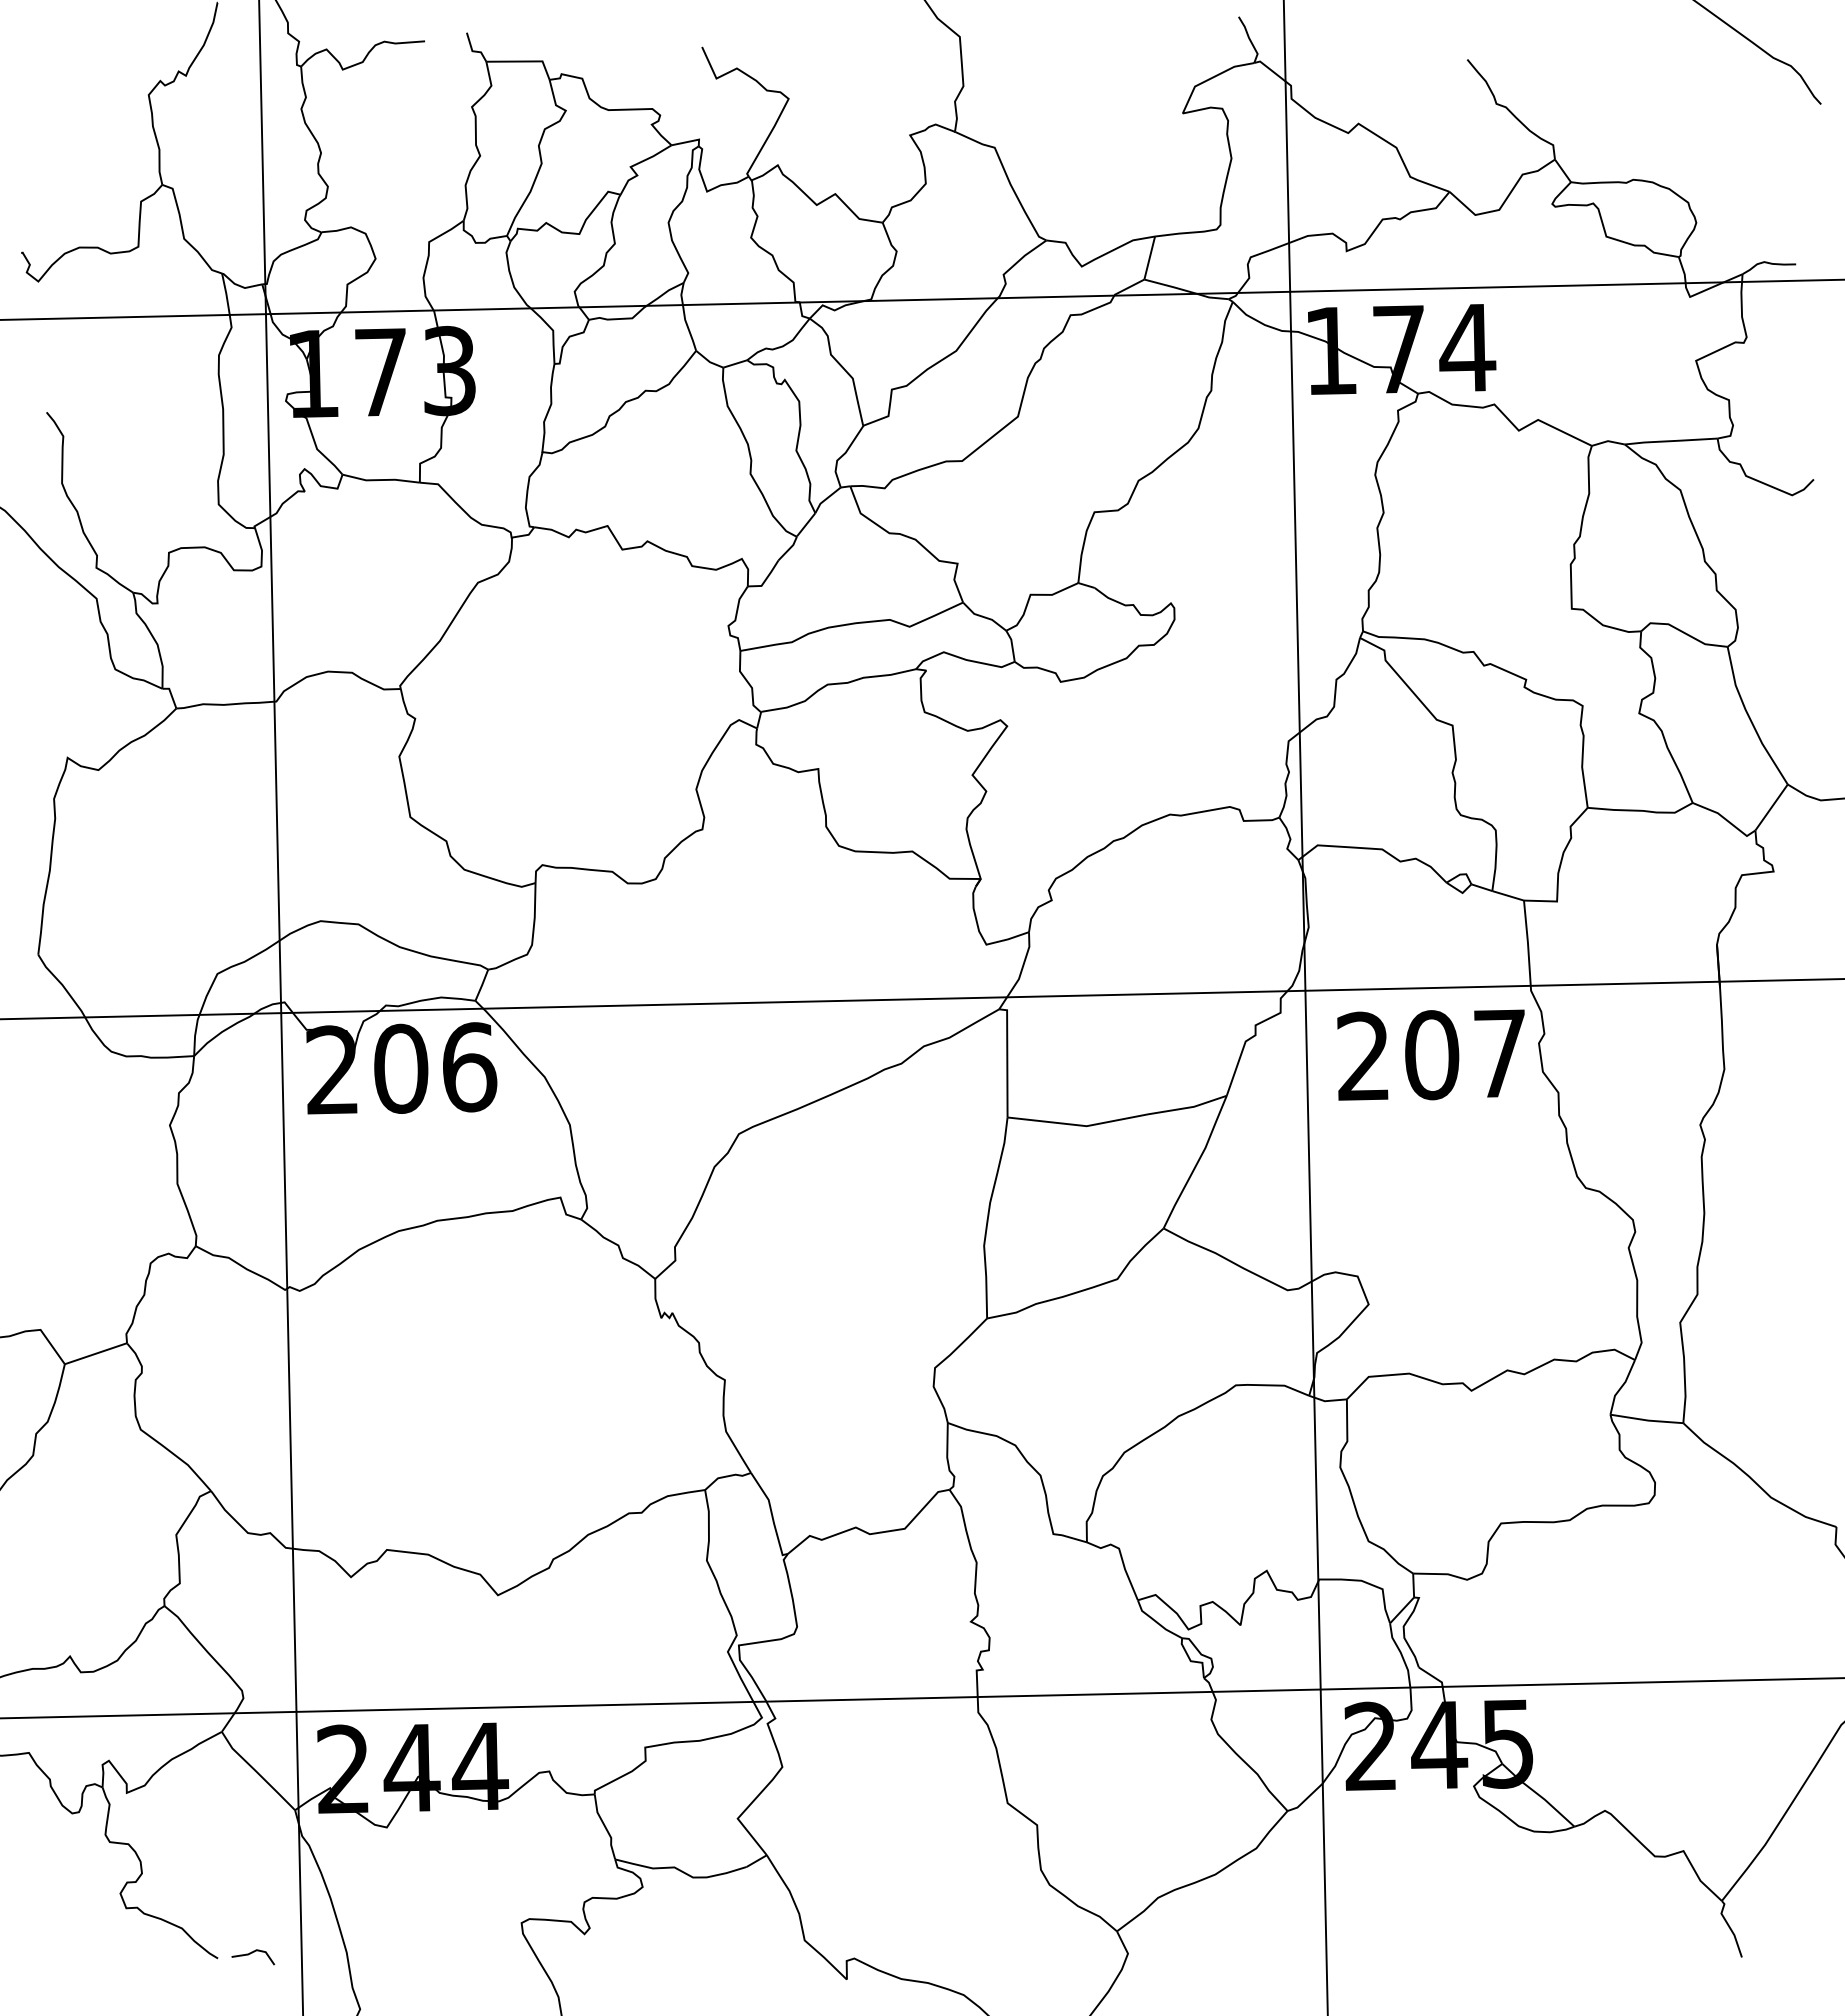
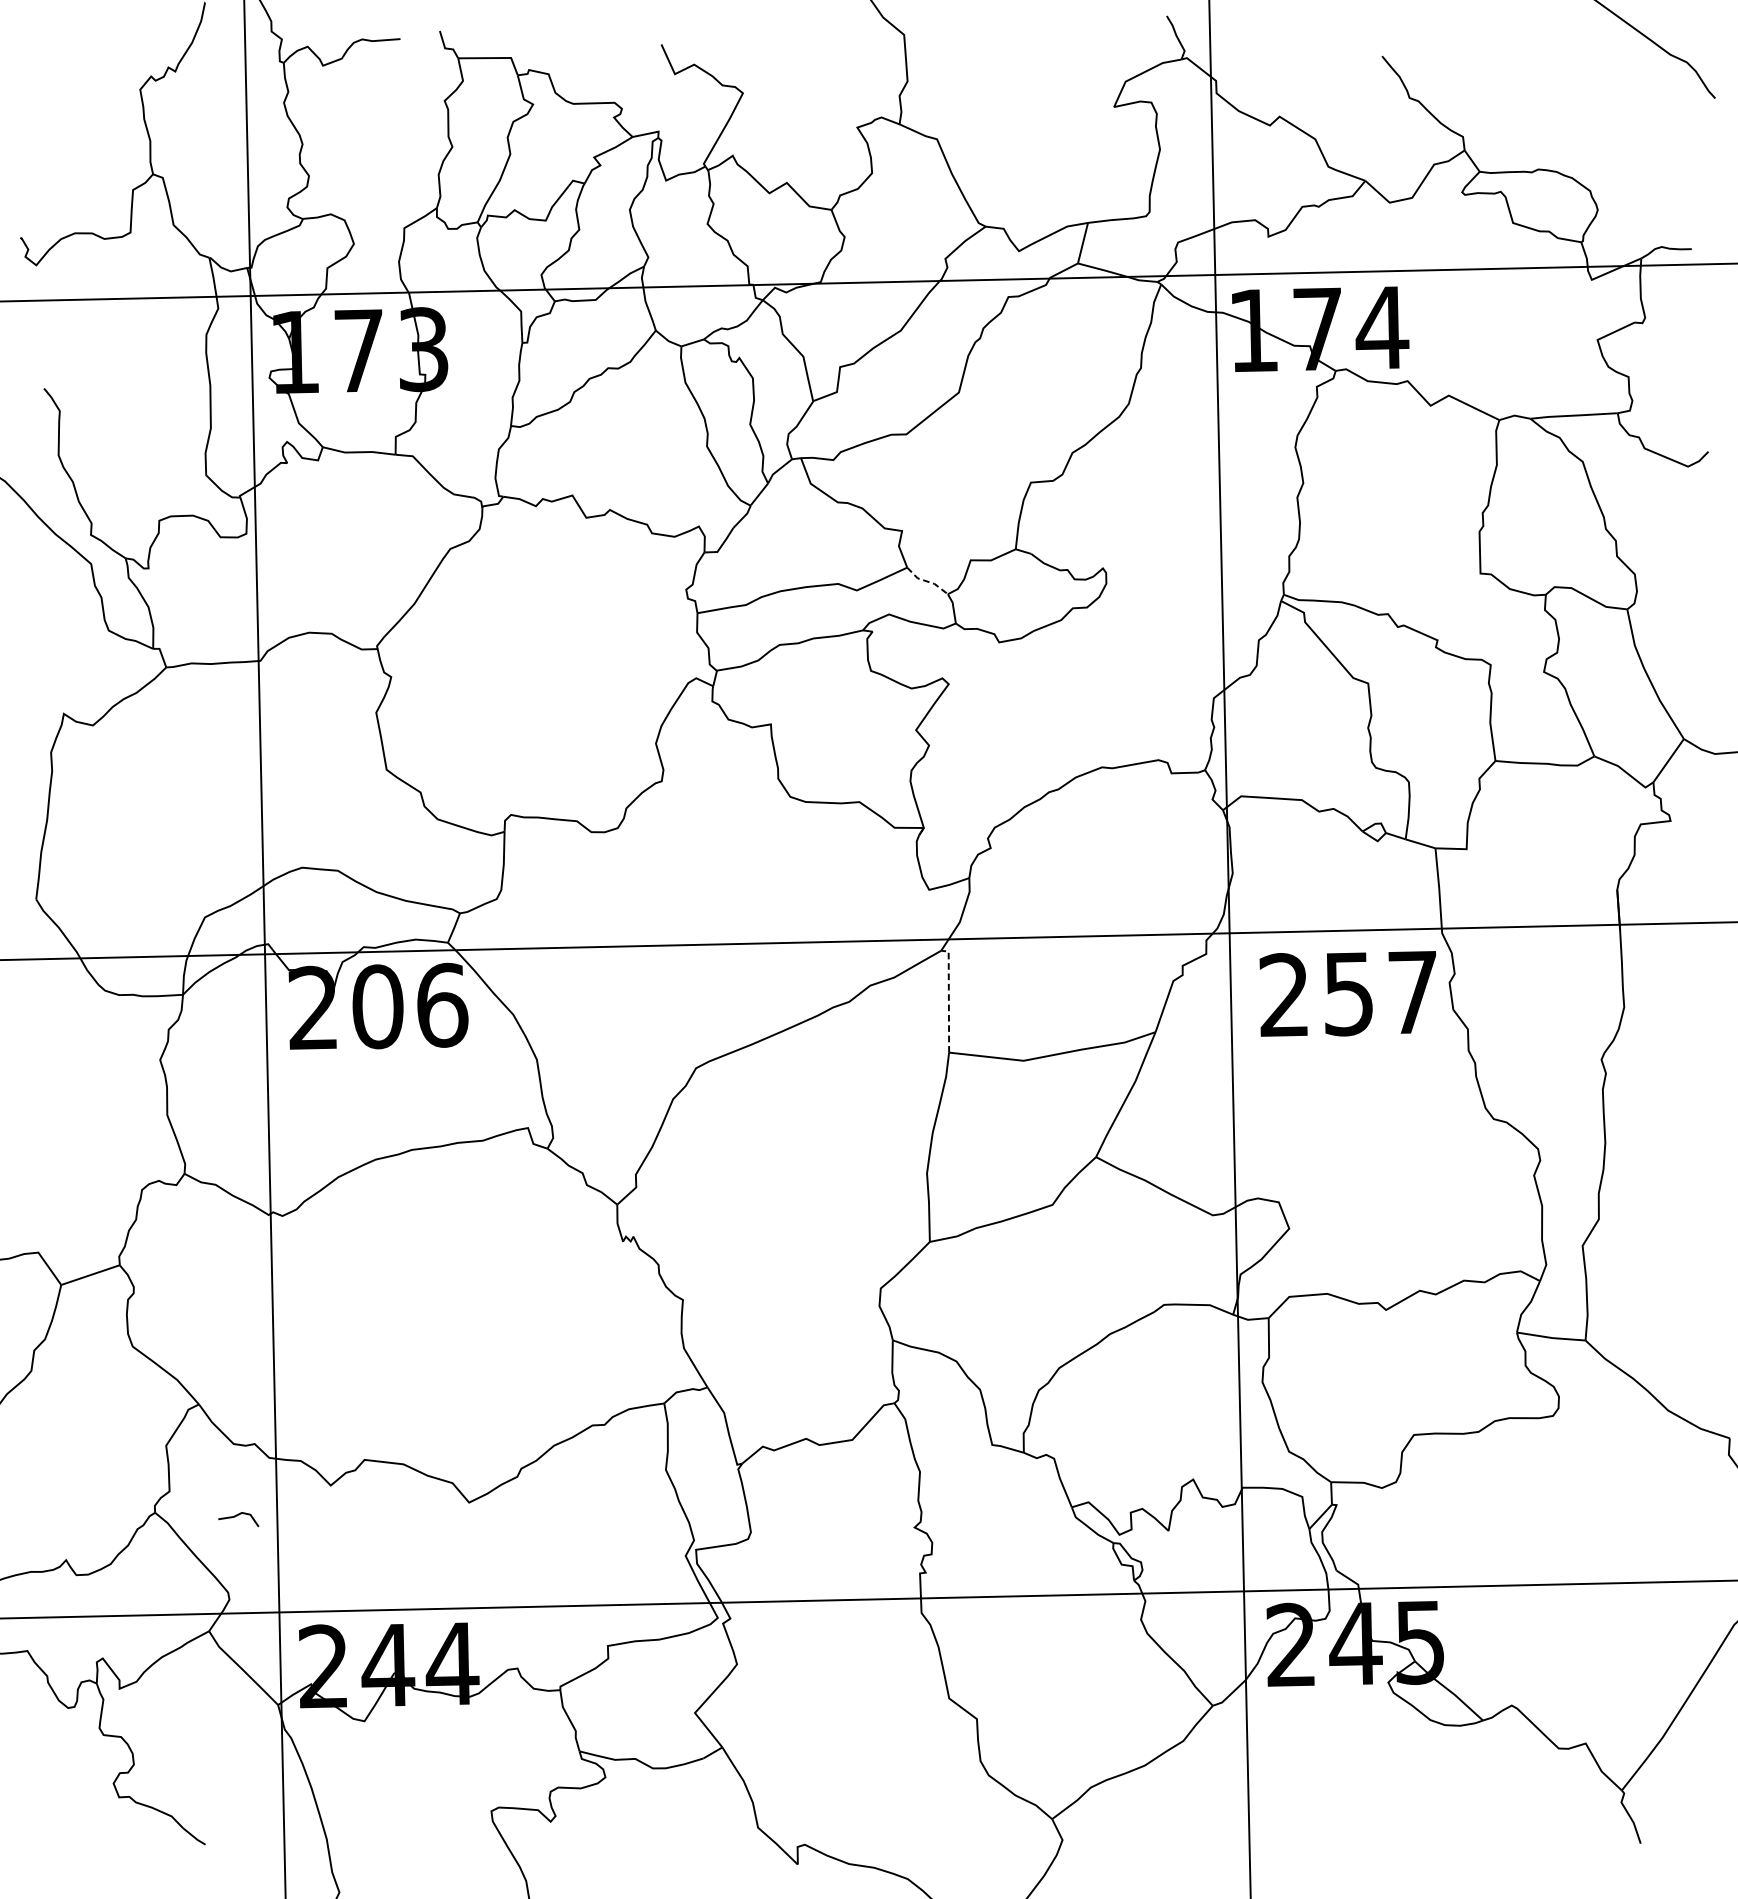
line: (984, 617) -> (927, 581), solid -> dashed
text: (1432, 1055) -> (1349, 994), 207 -> 257
line: (1007, 1058) -> (949, 997), solid -> dashed
line: (252, 1953) -> (237, 1515), moved

